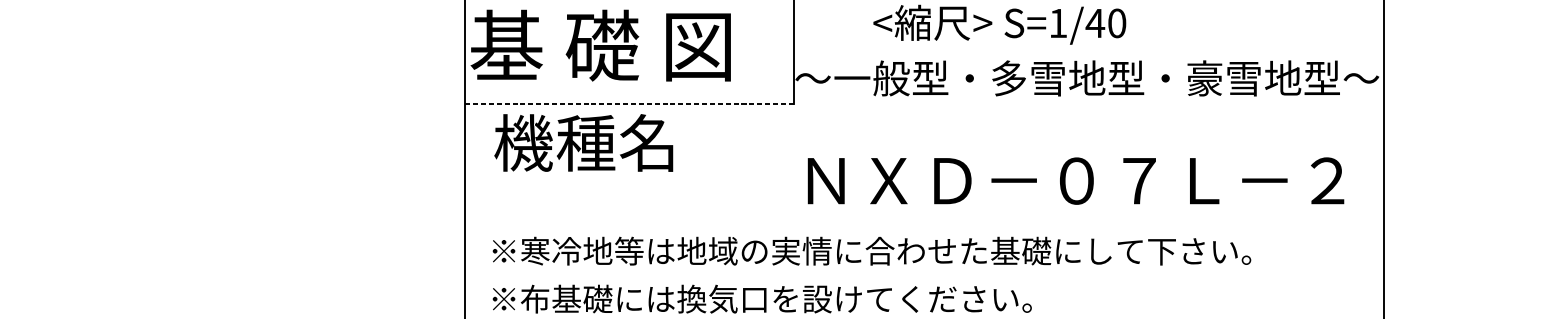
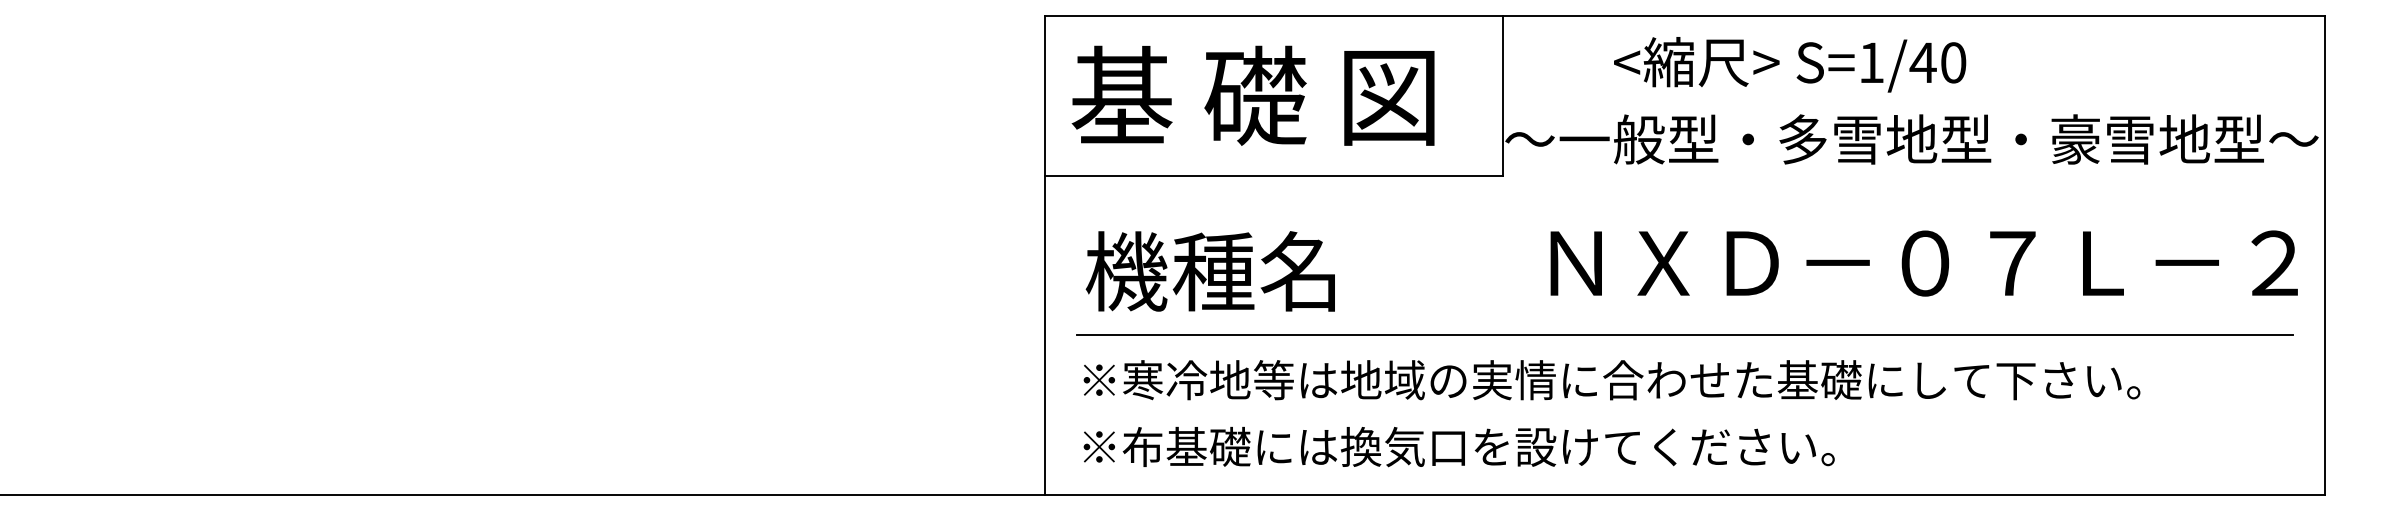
text: (600, 45) -> (1252, 95), moved
line: (629, 104) -> (1273, 175), dashed -> solid
text: (583, 143) -> (1209, 271), moved
text: (1075, 181) -> (1923, 263), moved
line: (924, 219) -> (1685, 335), added

